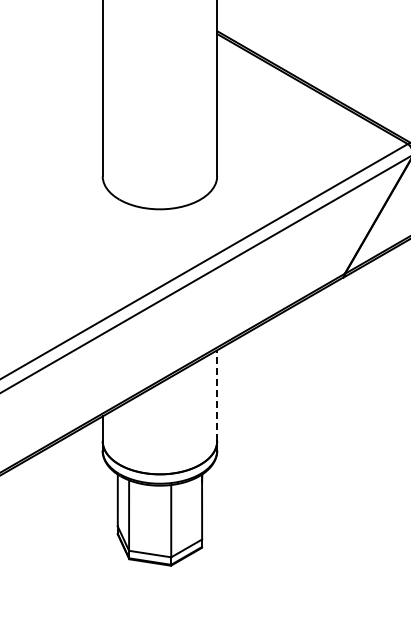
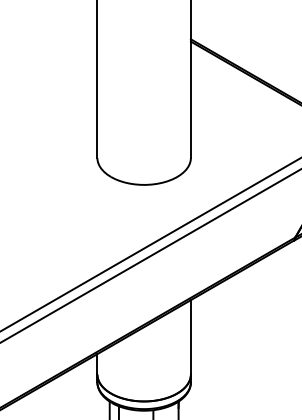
line: (217, 395) -> (191, 337), dashed -> solid

